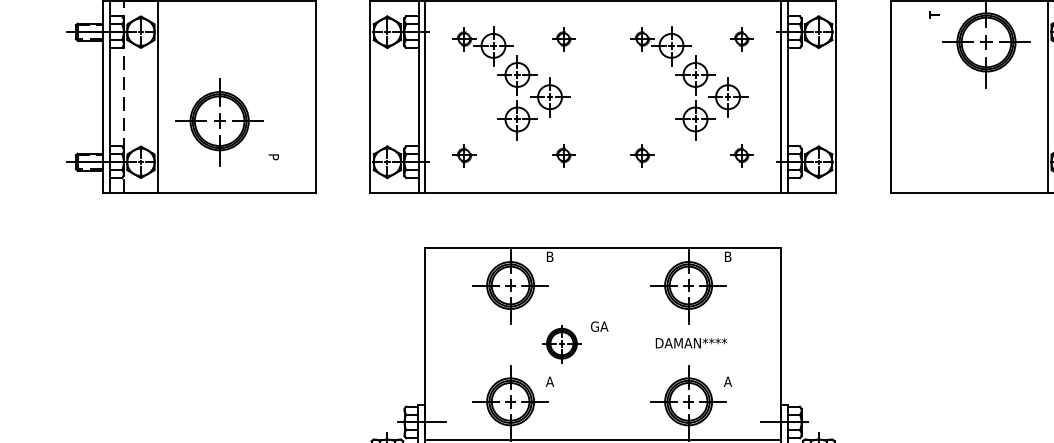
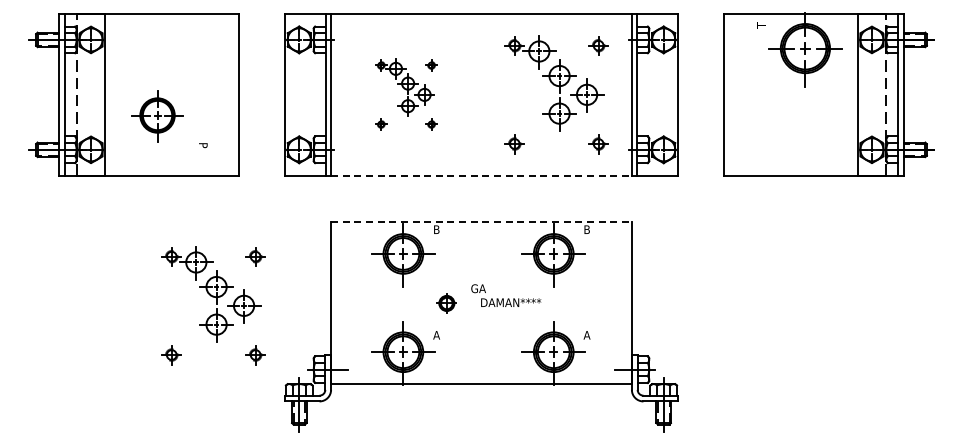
part: (514, 96) -> (406, 94), size x0.6
part: (219, 122) -> (157, 116), size x0.7
line: (603, 192) -> (481, 175), solid -> dashed
line: (603, 248) -> (481, 222), solid -> dashed
text: (691, 342) -> (511, 302), moved
part: (561, 344) -> (446, 303), size x0.6
part: (285, 346) -> (213, 305), added

